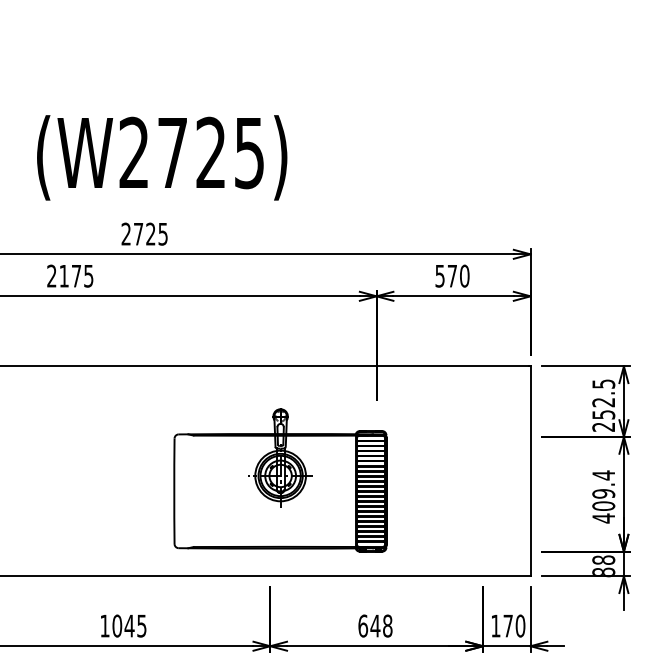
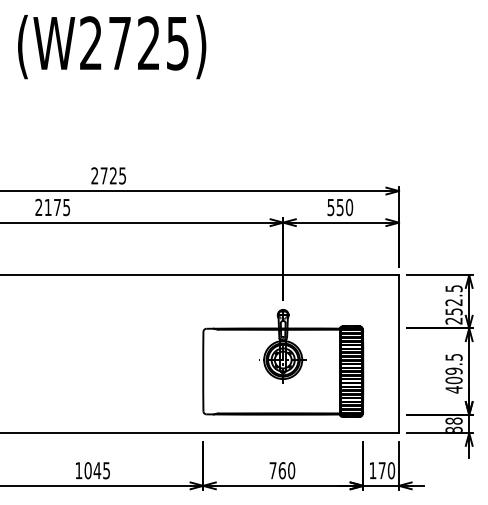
text: (162, 157) -> (112, 46), moved
text: (451, 276) -> (339, 207), 570 -> 550
text: (603, 475) -> (453, 357), 409.4 -> 409.5
part: (280, 480) -> (283, 363), moved
text: (375, 625) -> (282, 470), 648 -> 760

